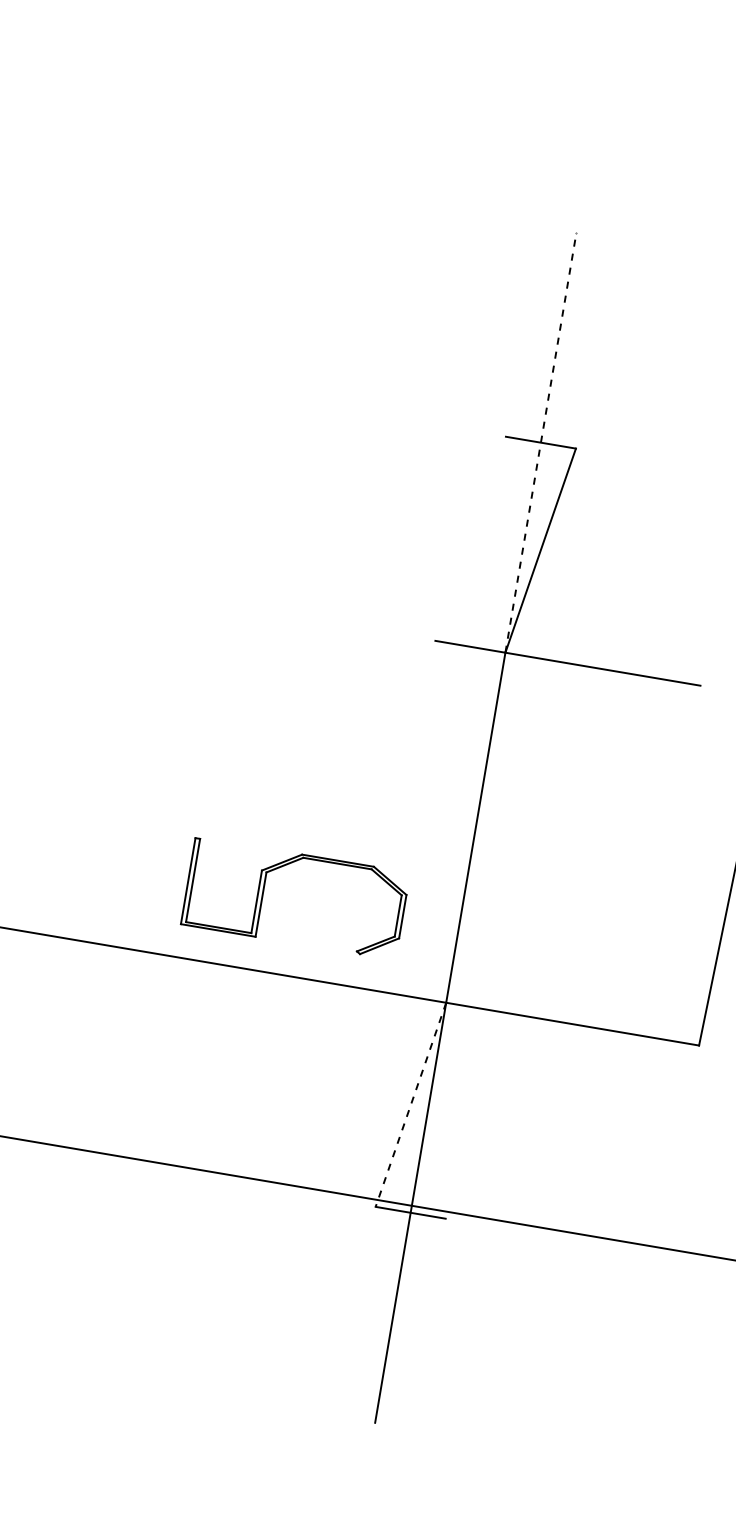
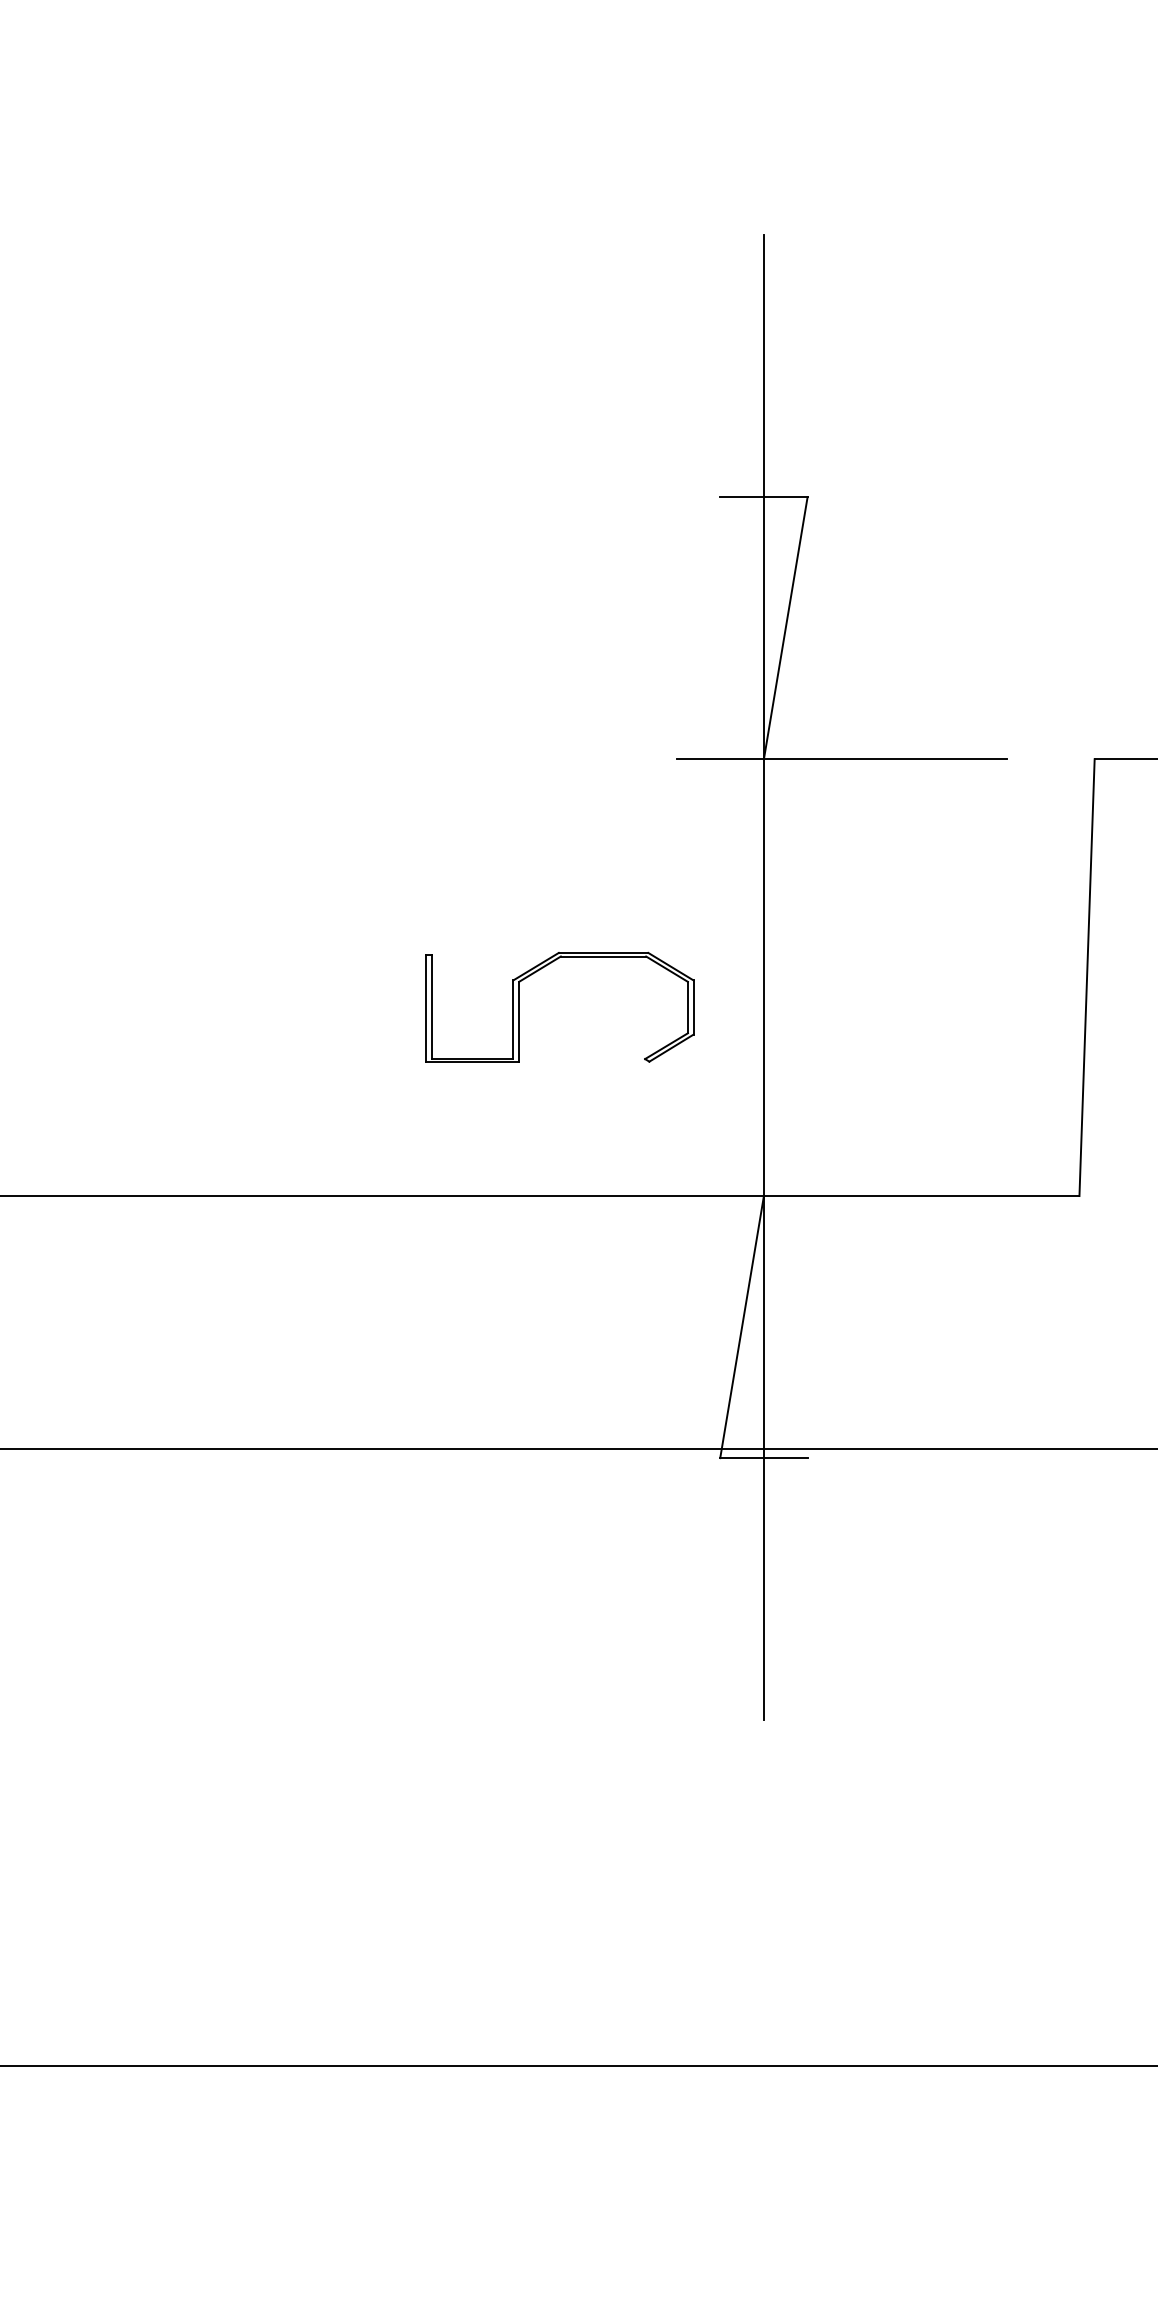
line: (540, 442) -> (763, 496), dashed -> solid
part: (263, 892) -> (519, 1006), moved
line: (411, 1105) -> (742, 1327), dashed -> solid

